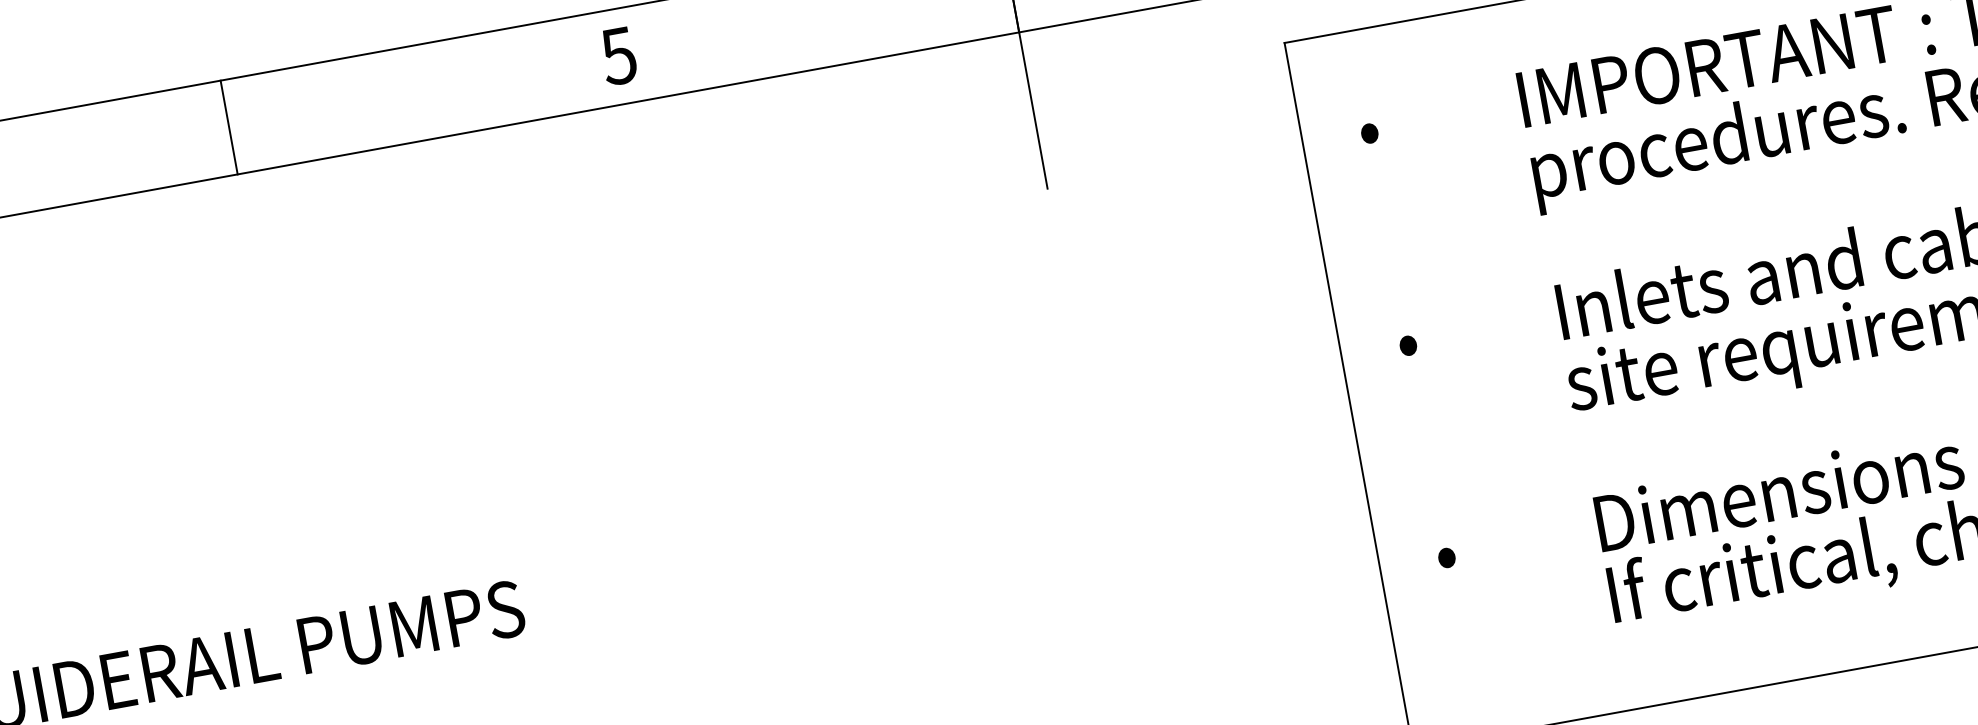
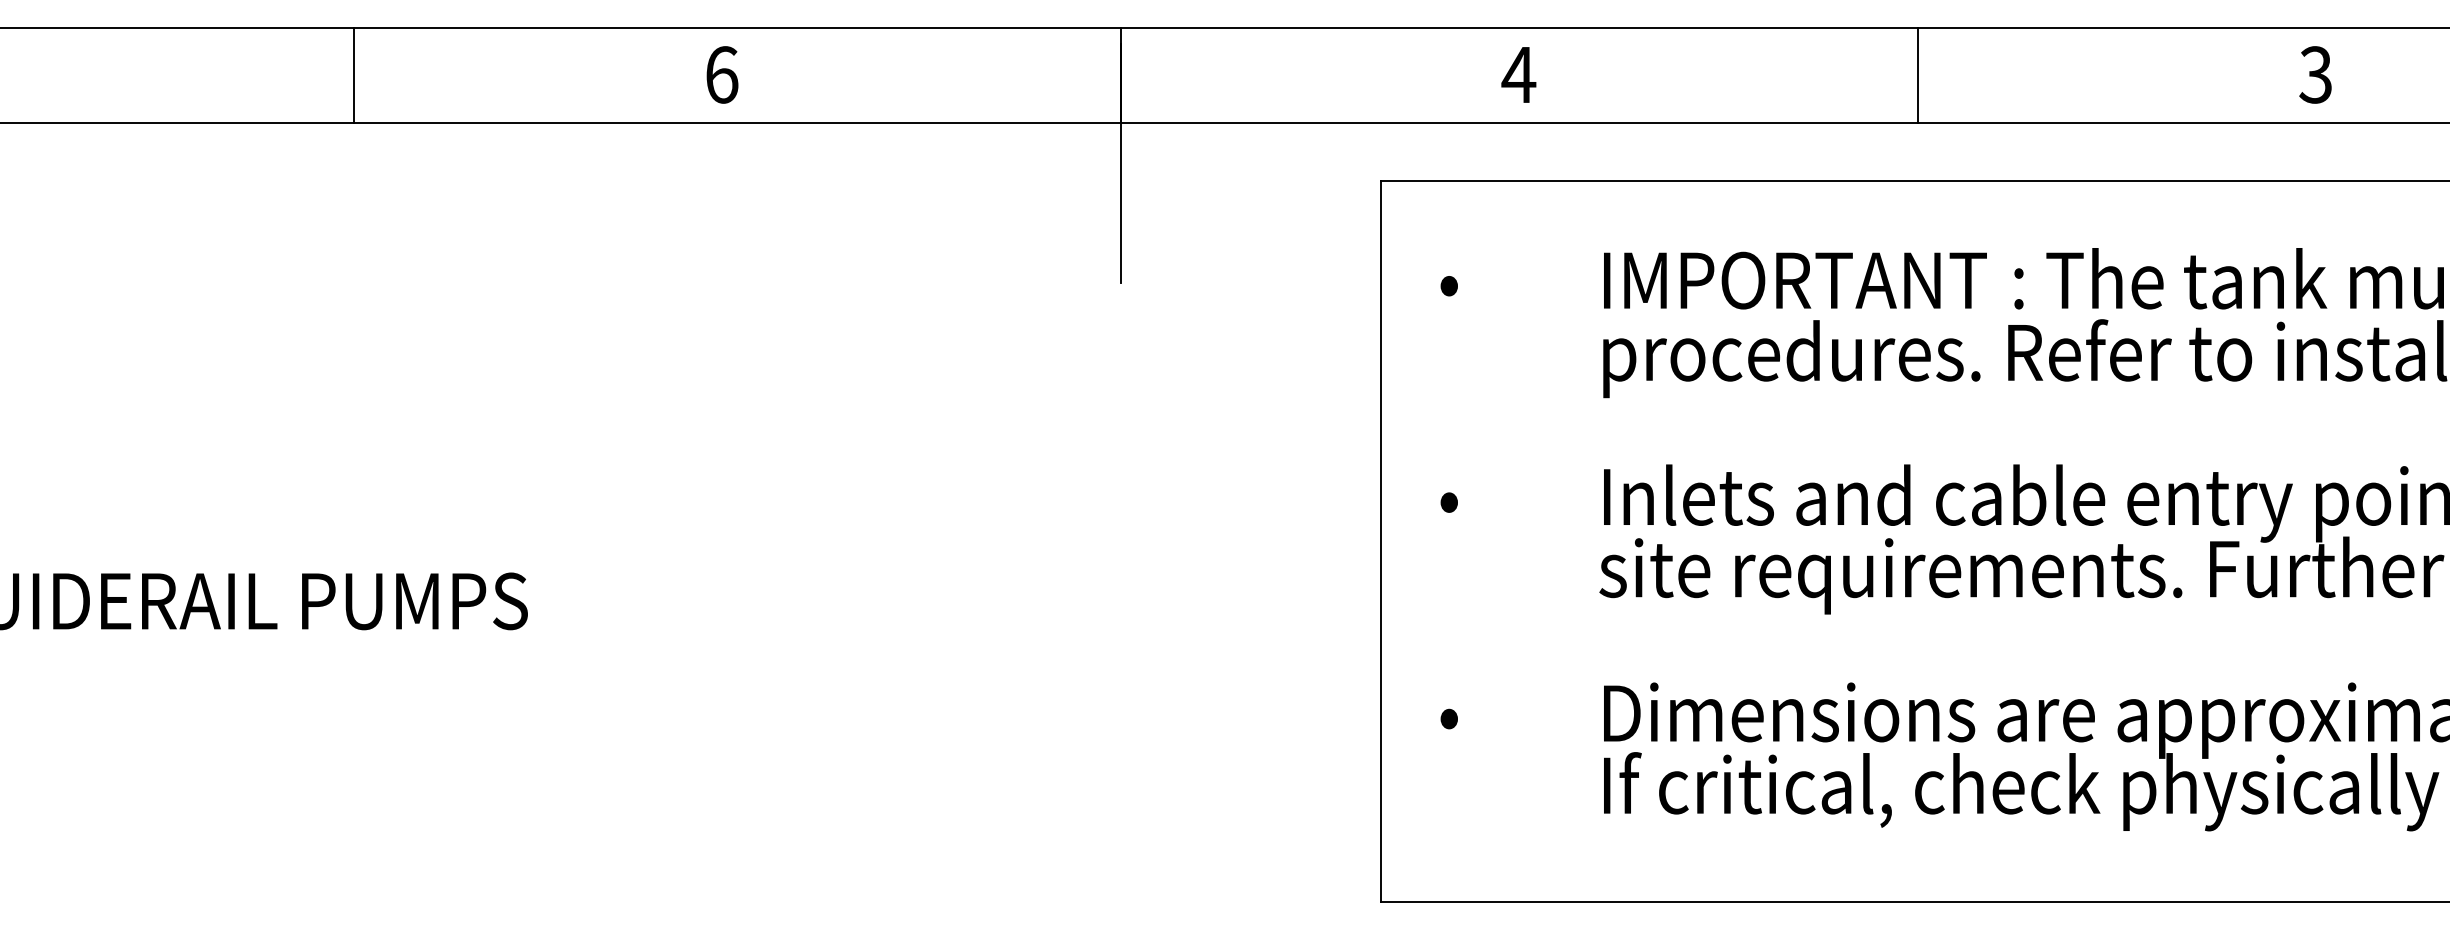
text: (618, 55) -> (721, 74), 5 -> 6
line: (229, 127) -> (354, 75), moved

